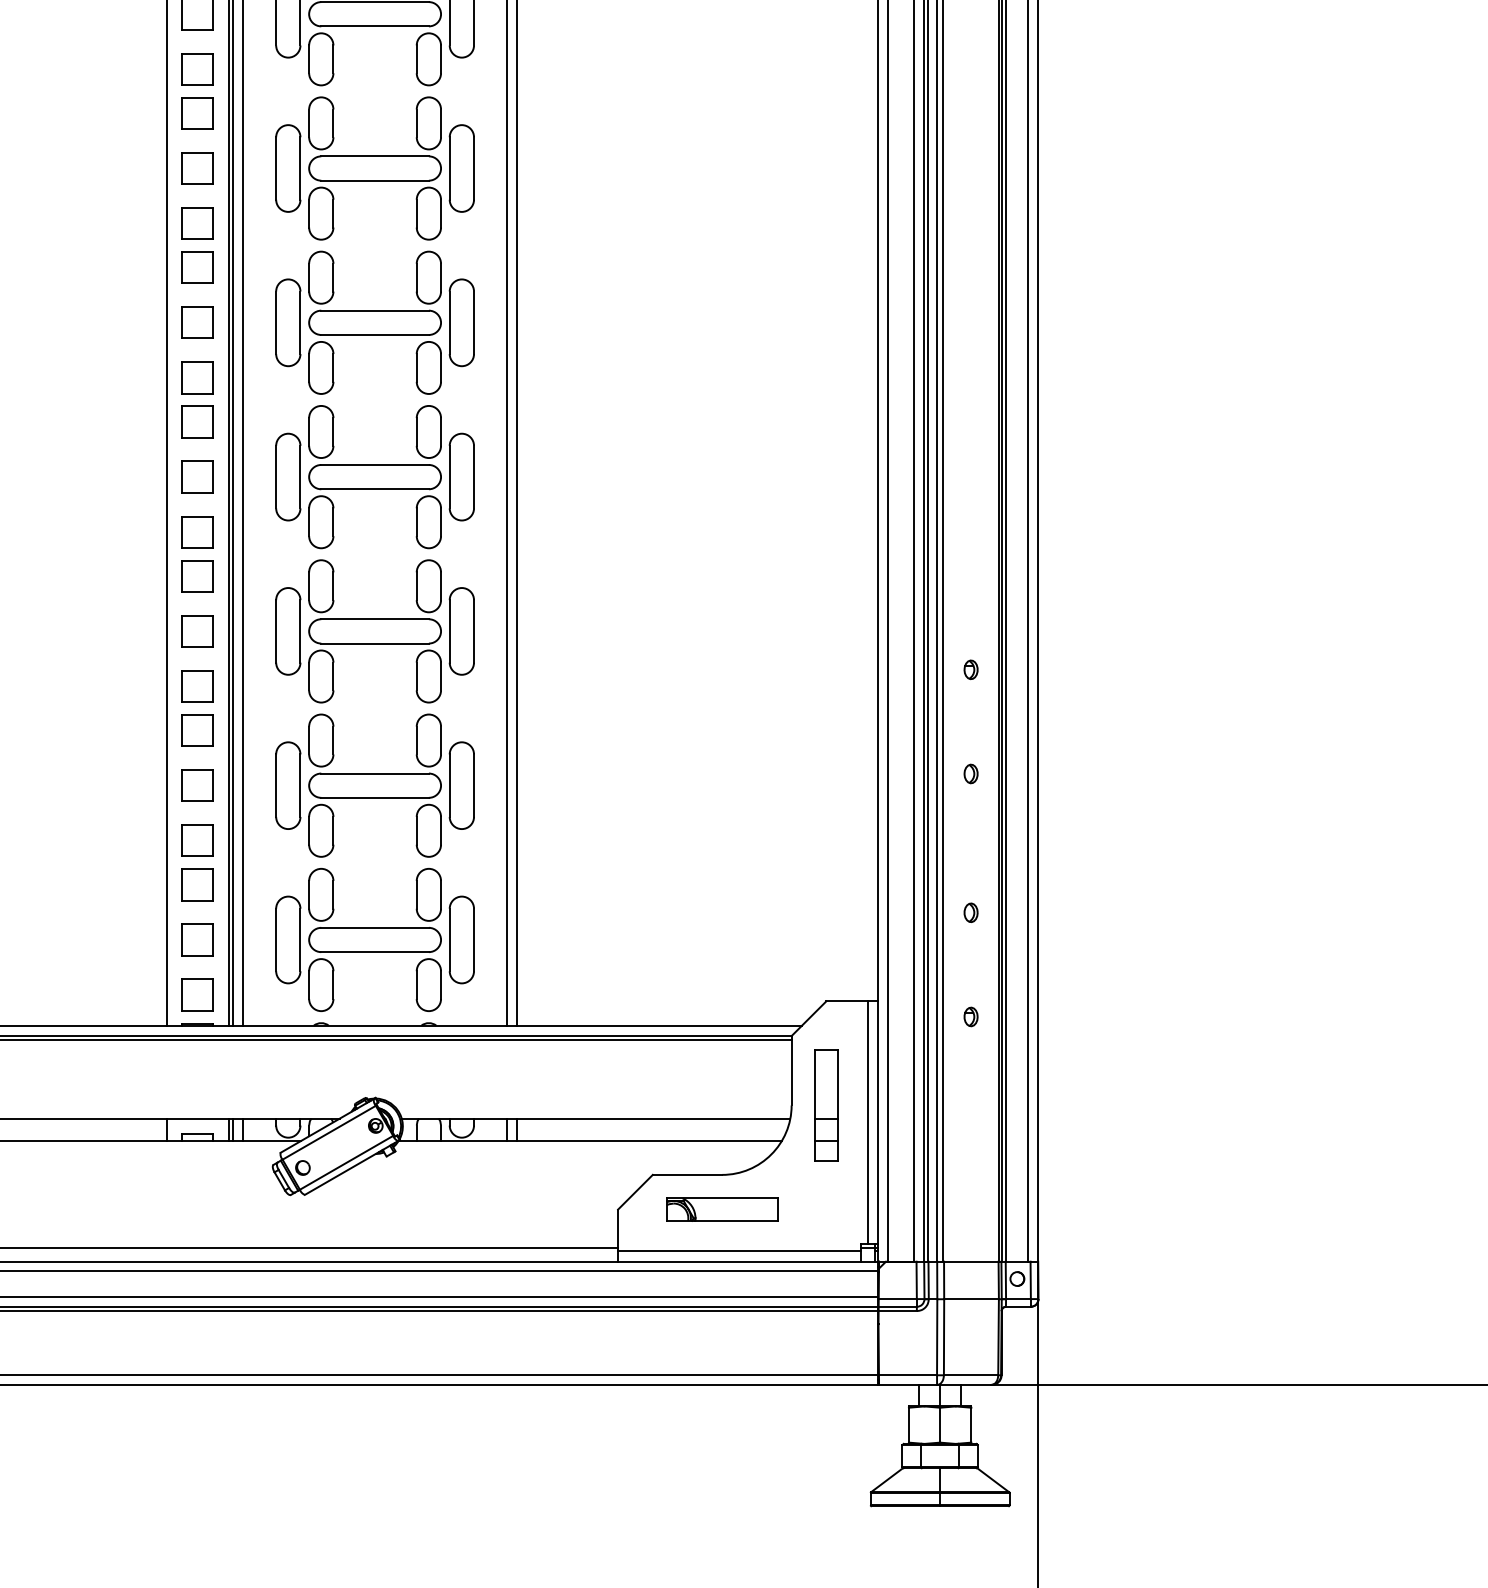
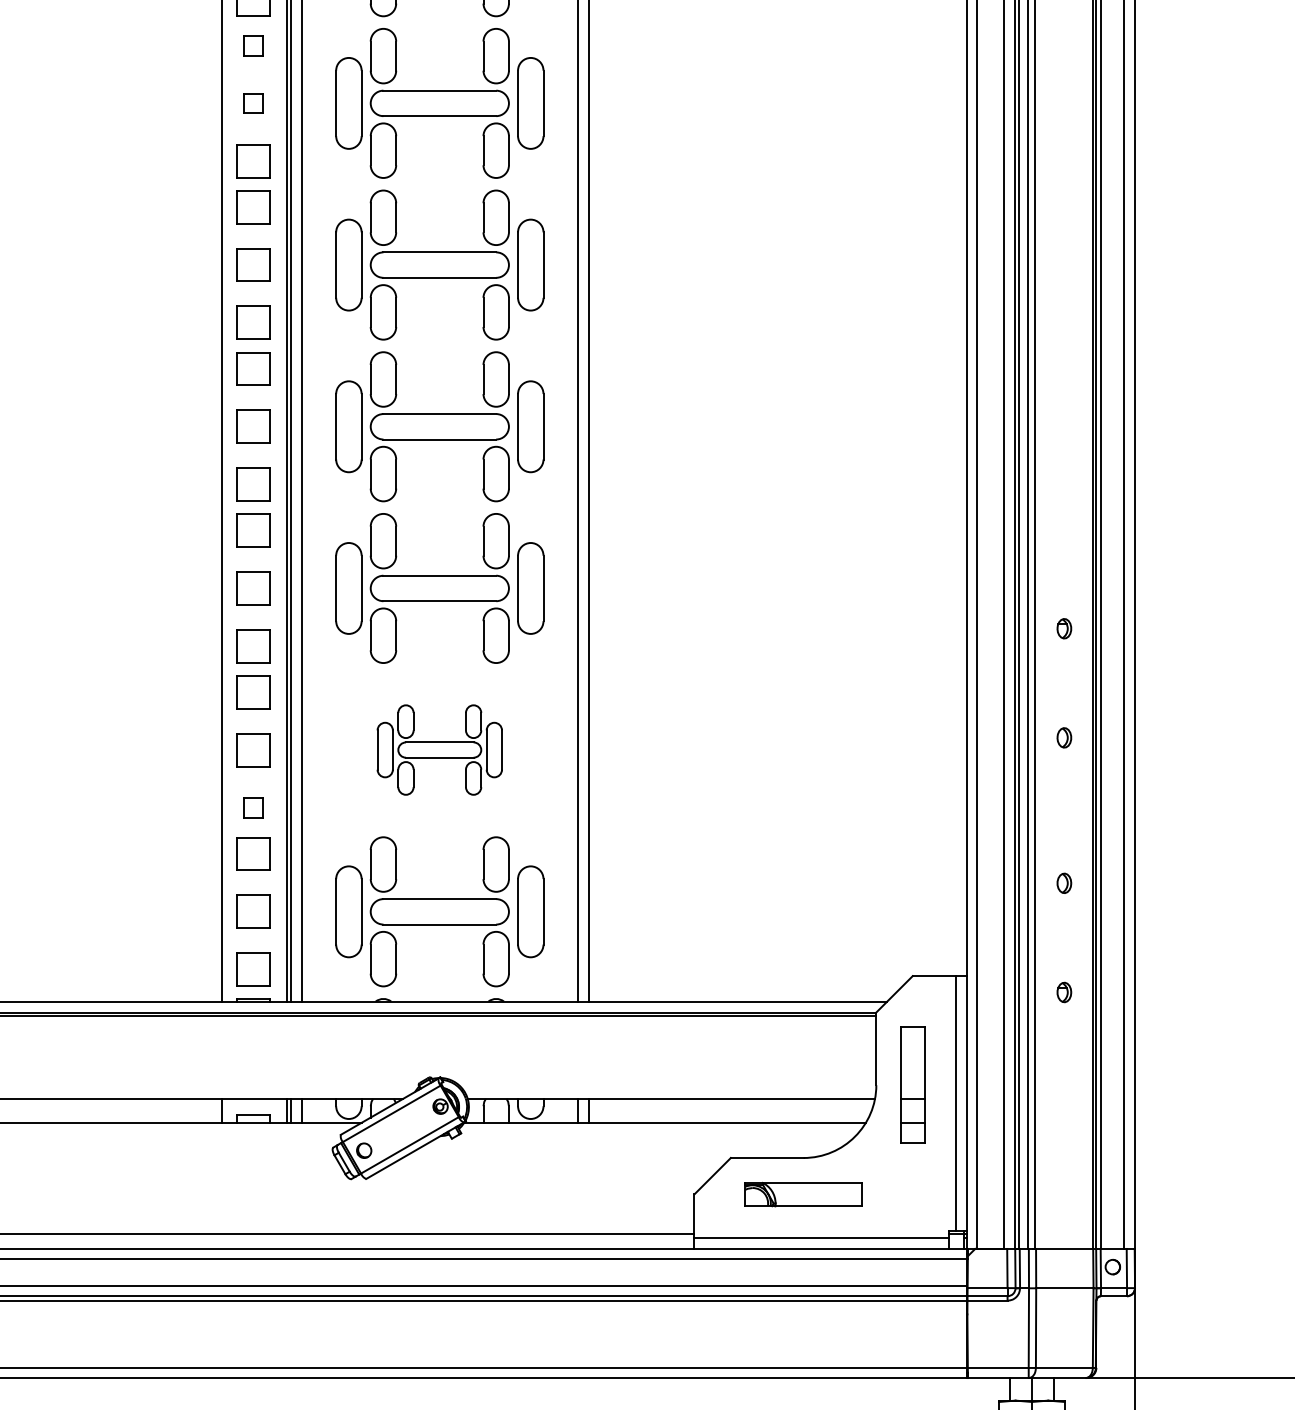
part: (197, 113) -> (253, 45), size x0.6
part: (197, 168) -> (253, 103), size x0.6
part: (374, 785) -> (439, 749), size x0.6
part: (197, 840) -> (253, 807), size x0.6

